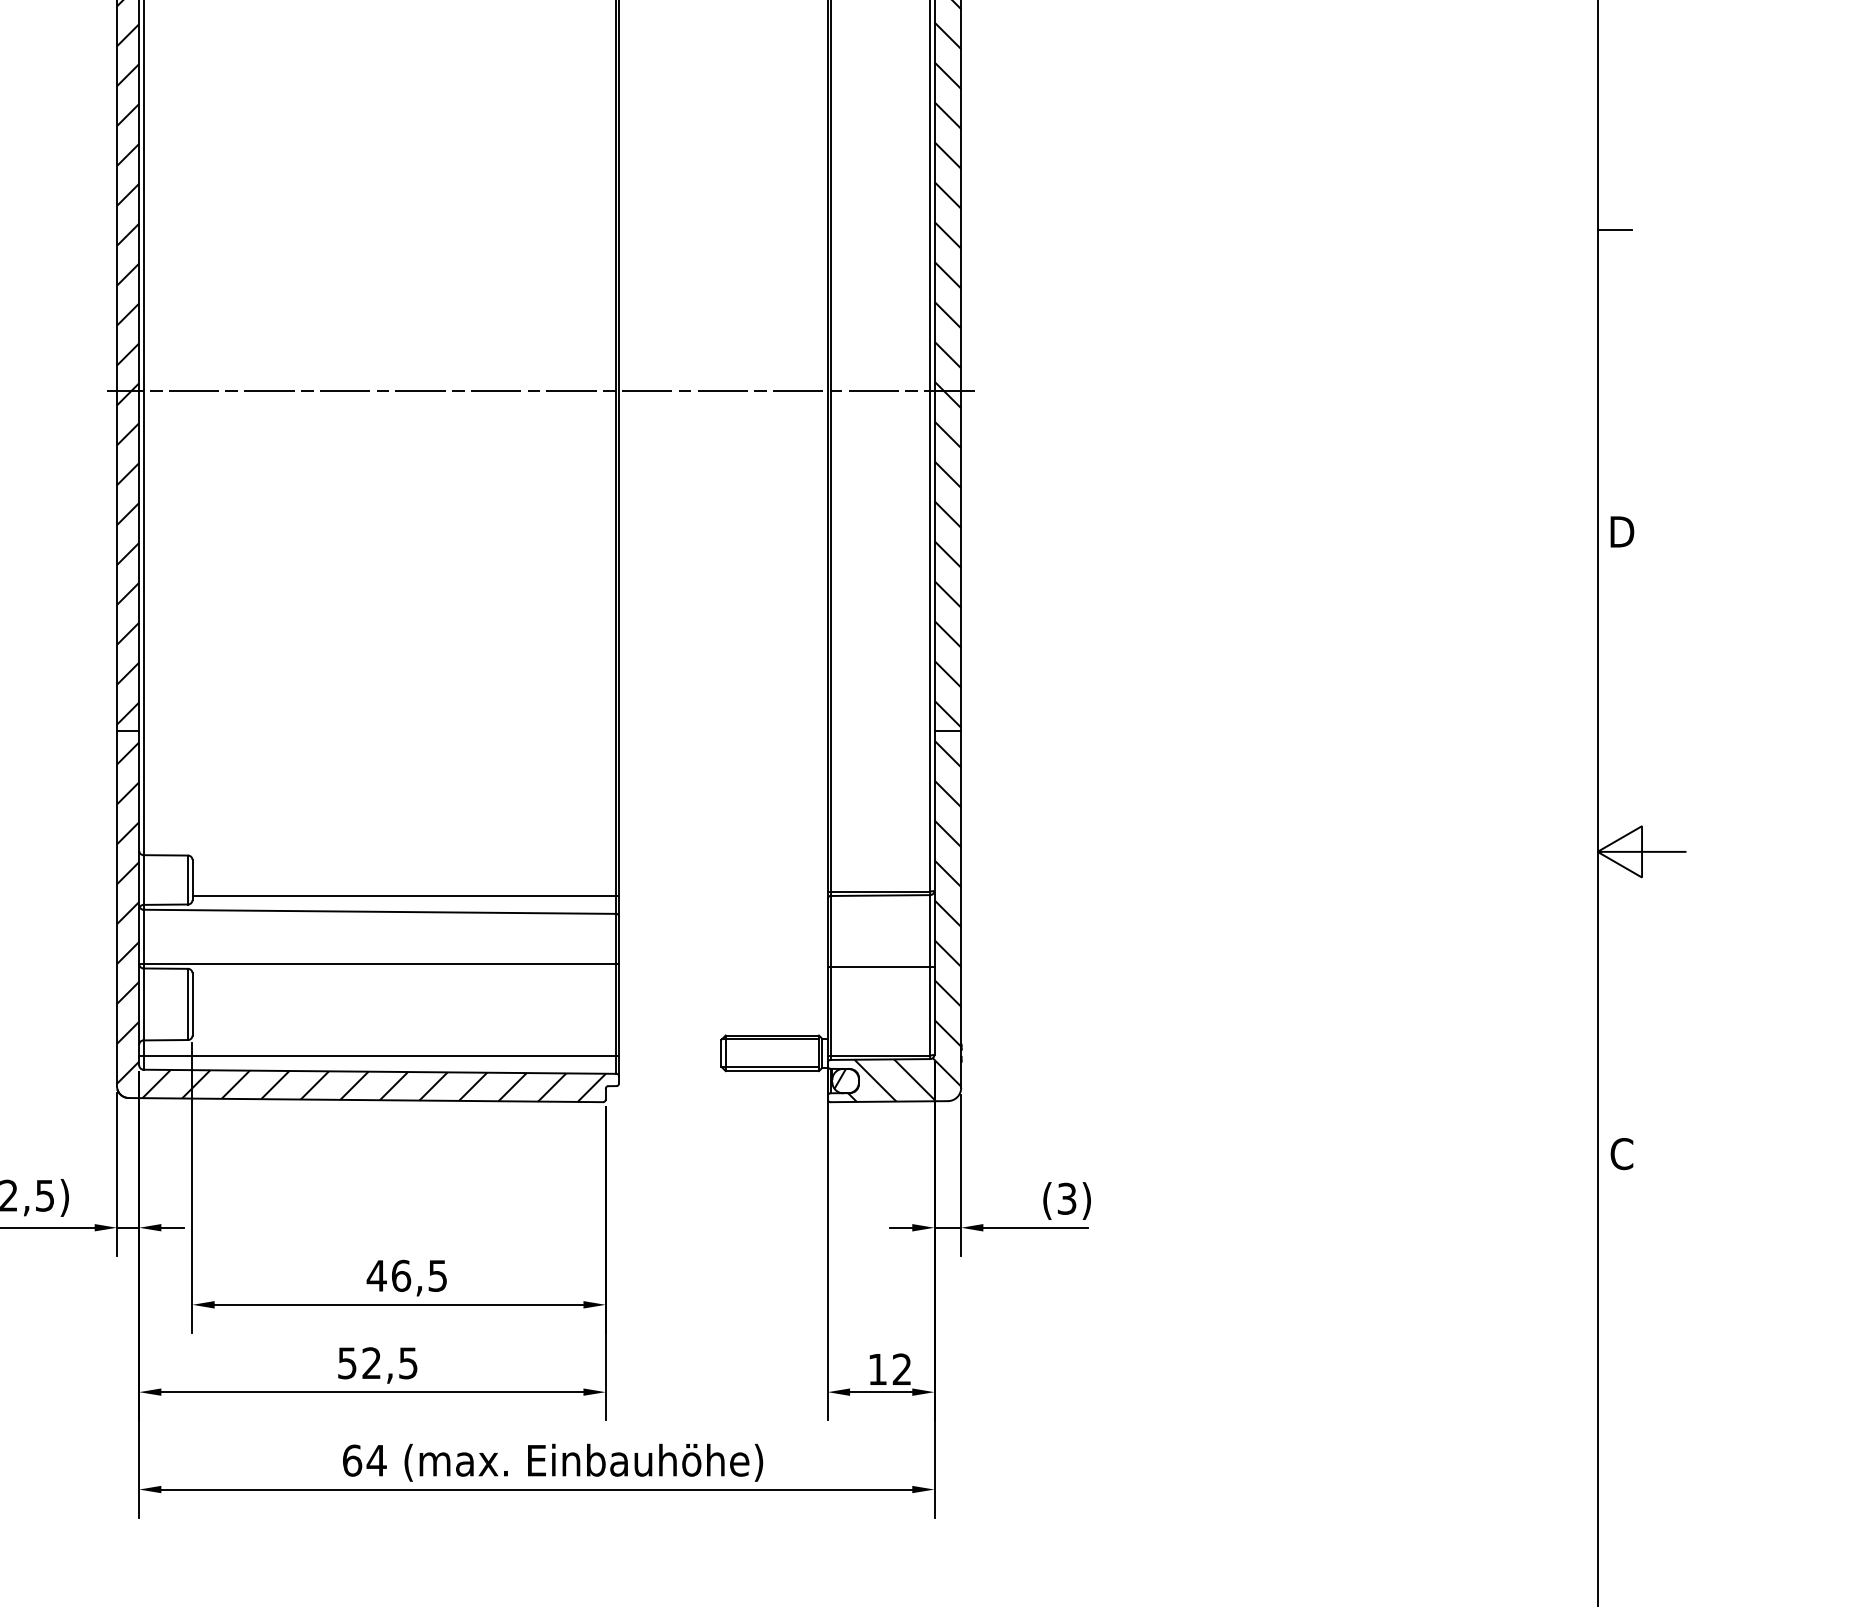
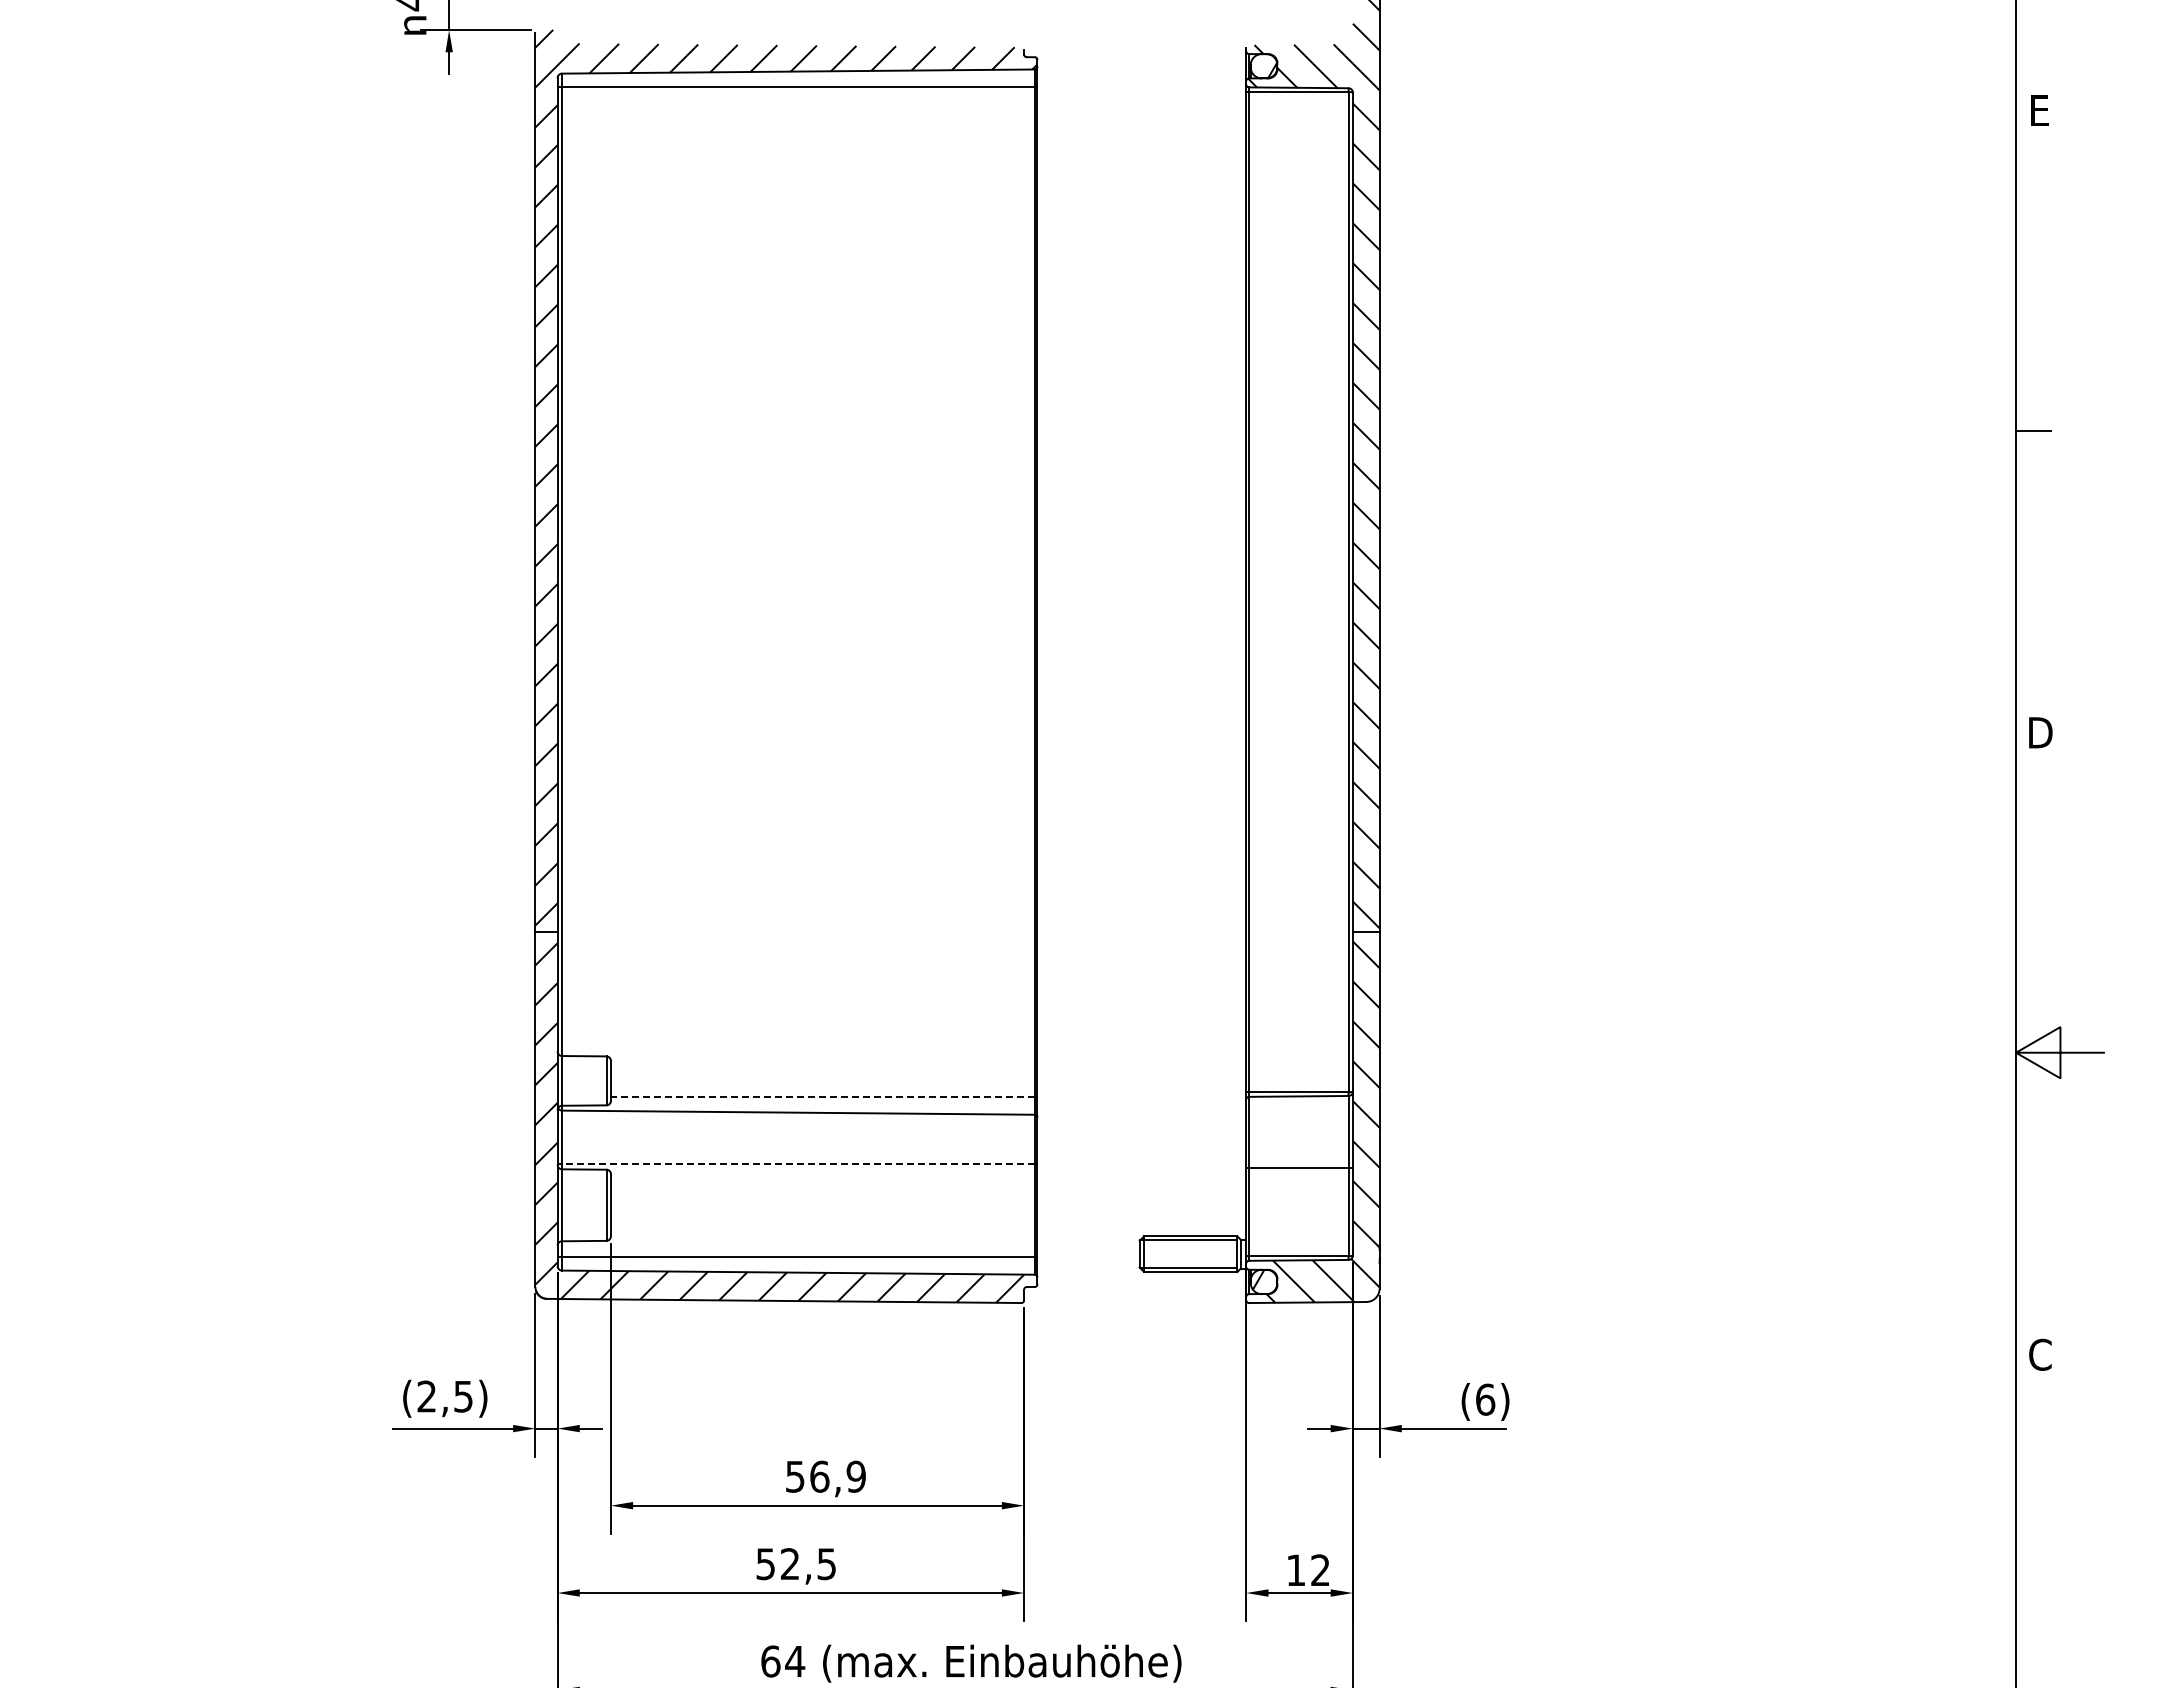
line: (540, 391) -> (958, 592), removed
line: (404, 895) -> (822, 1096), solid -> dashed
line: (379, 963) -> (797, 1164), solid -> dashed
text: (1067, 1198) -> (1485, 1399), (3) -> (6)
text: (407, 1275) -> (825, 1476), 46,5 -> 56,9

